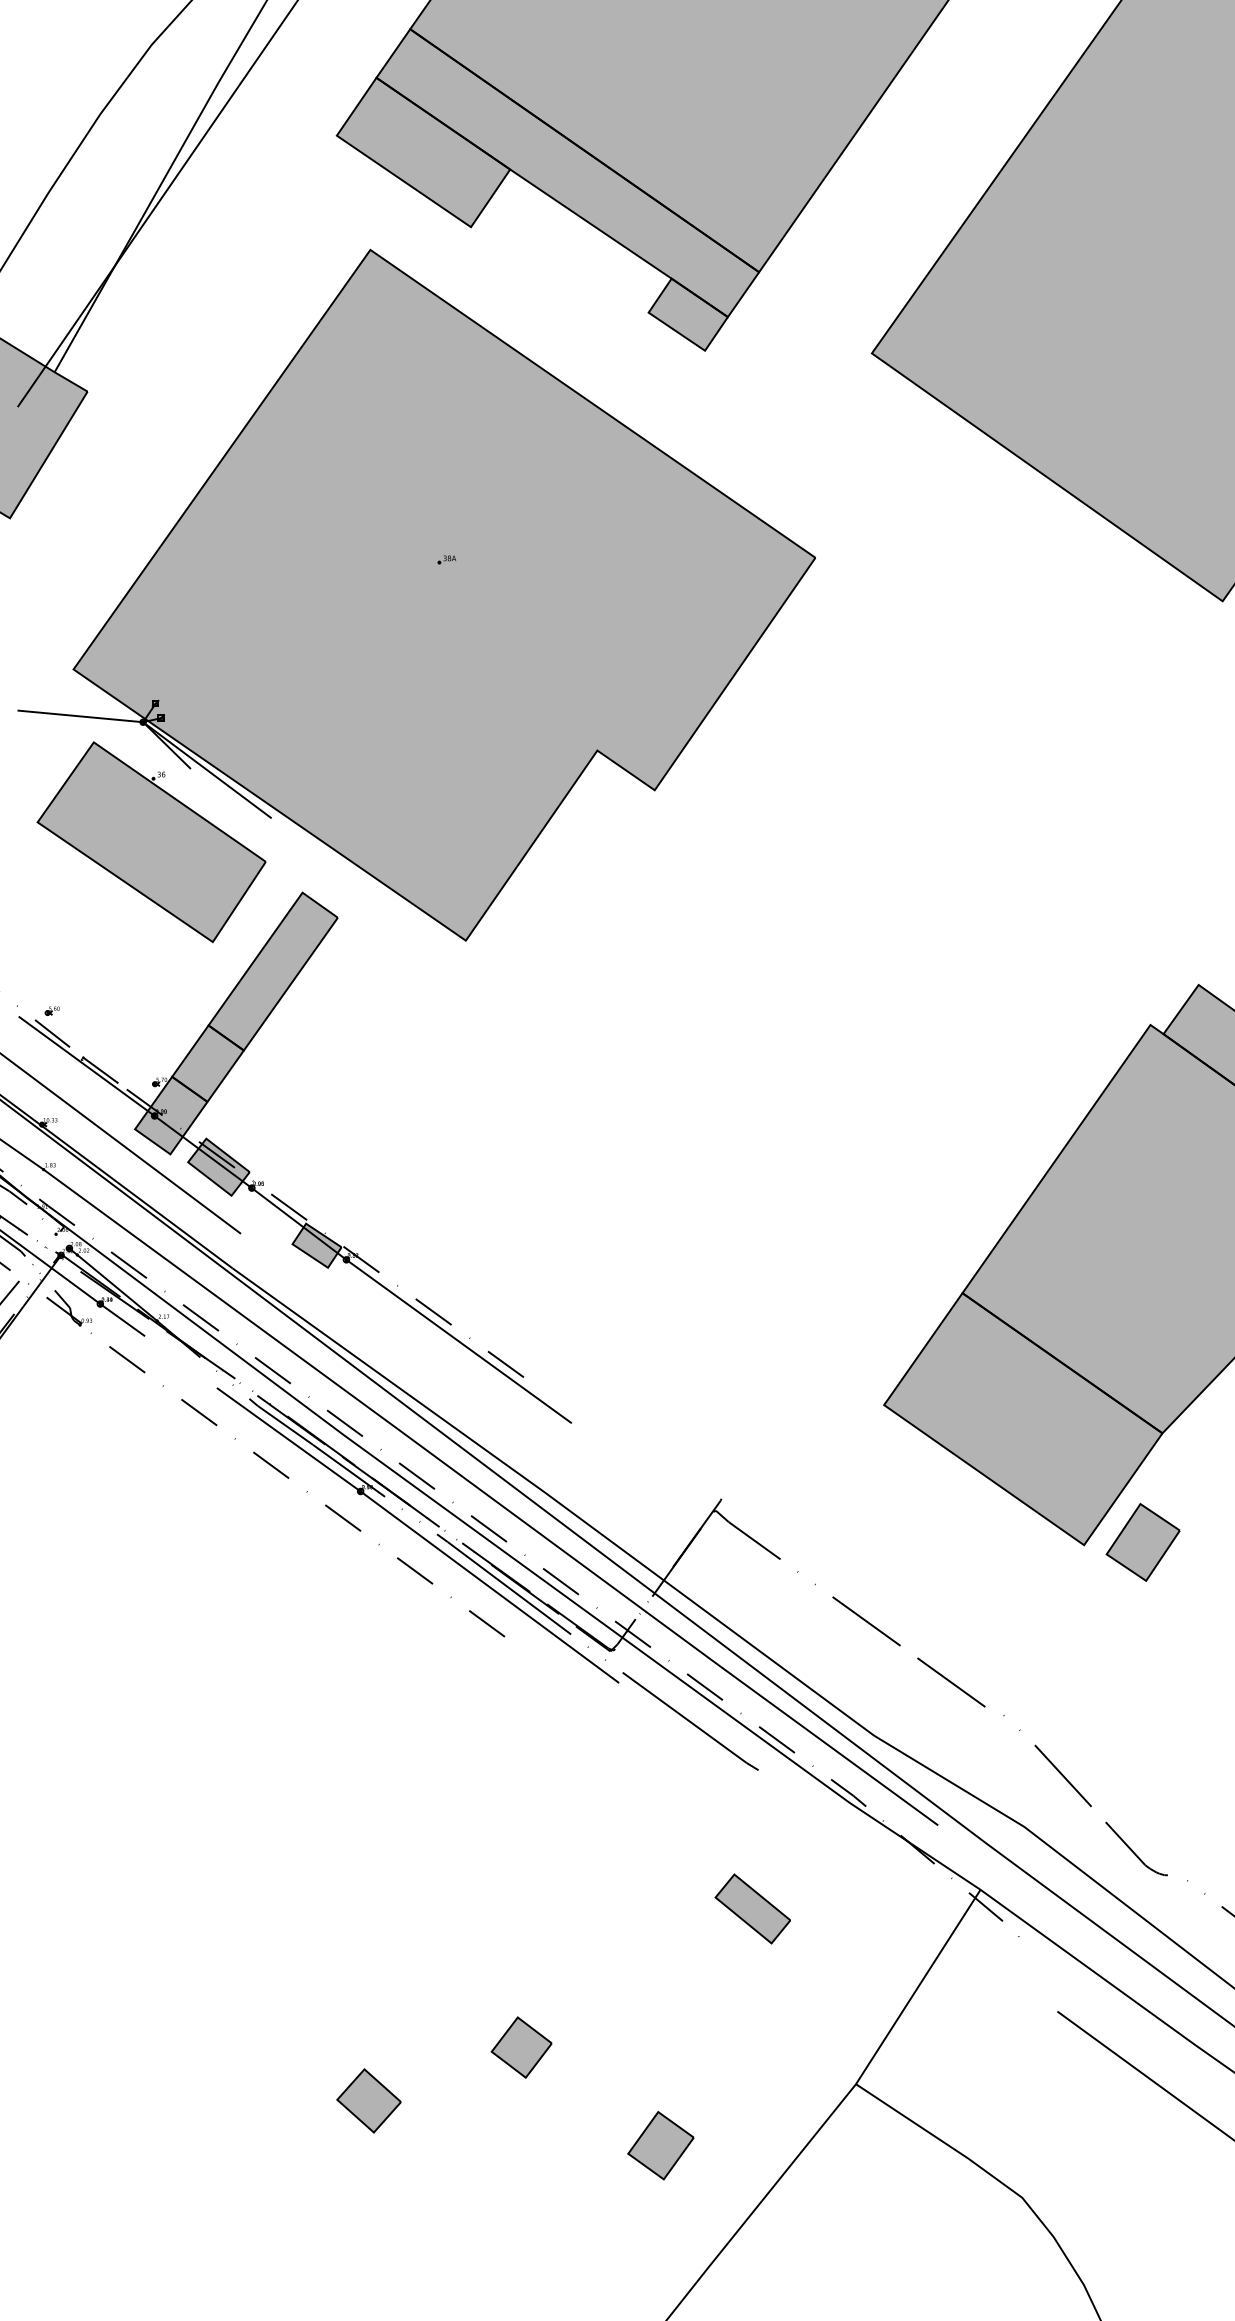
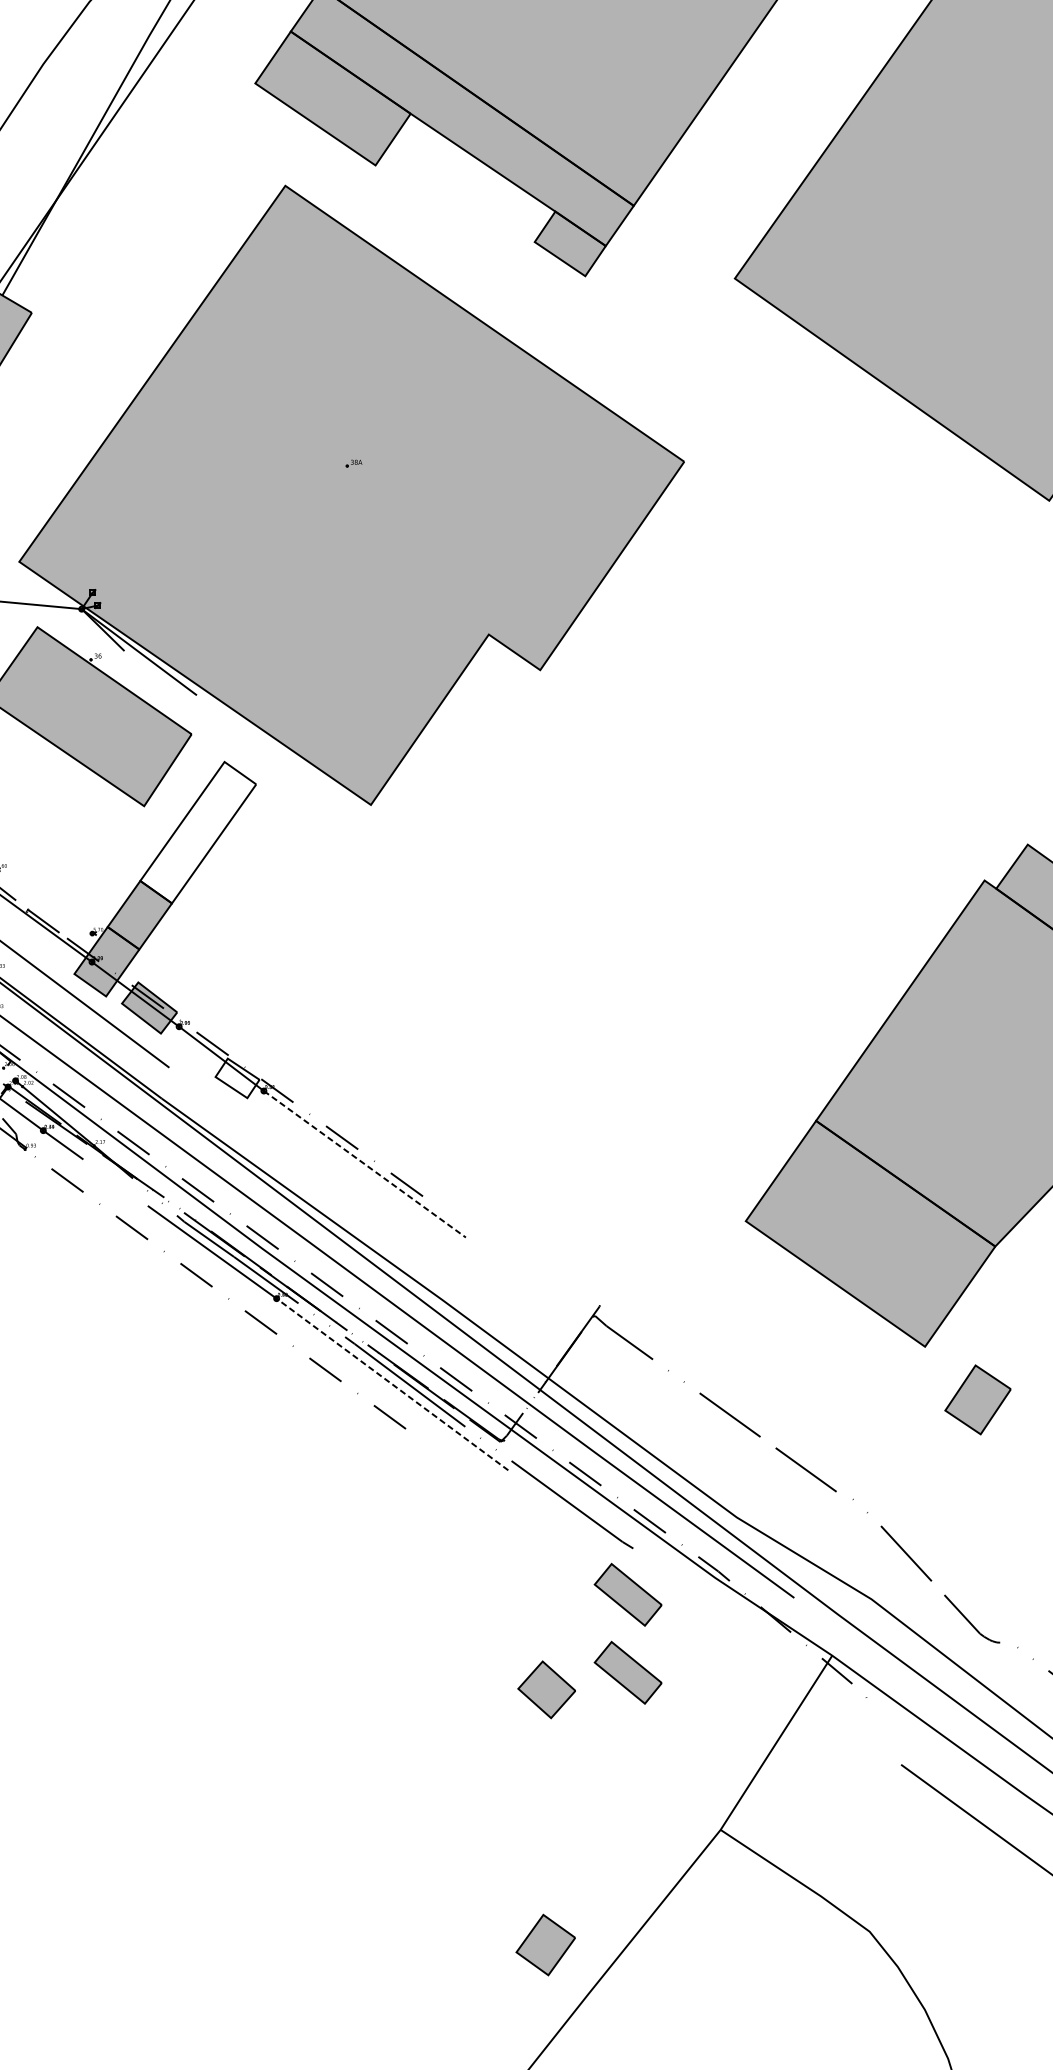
fill: (272, 971) -> (197, 832), removed
fill: (316, 1245) -> (237, 1078), removed
line: (459, 1341) -> (365, 1164), solid -> dashed
part: (1142, 1542) -> (977, 1399), moved
line: (489, 1587) -> (392, 1384), solid -> dashed
part: (752, 1821) -> (627, 1594), added
part: (521, 2047) -> (420, 1797), removed
part: (368, 2100) -> (546, 1689), moved
part: (660, 2145) -> (545, 1944), moved

